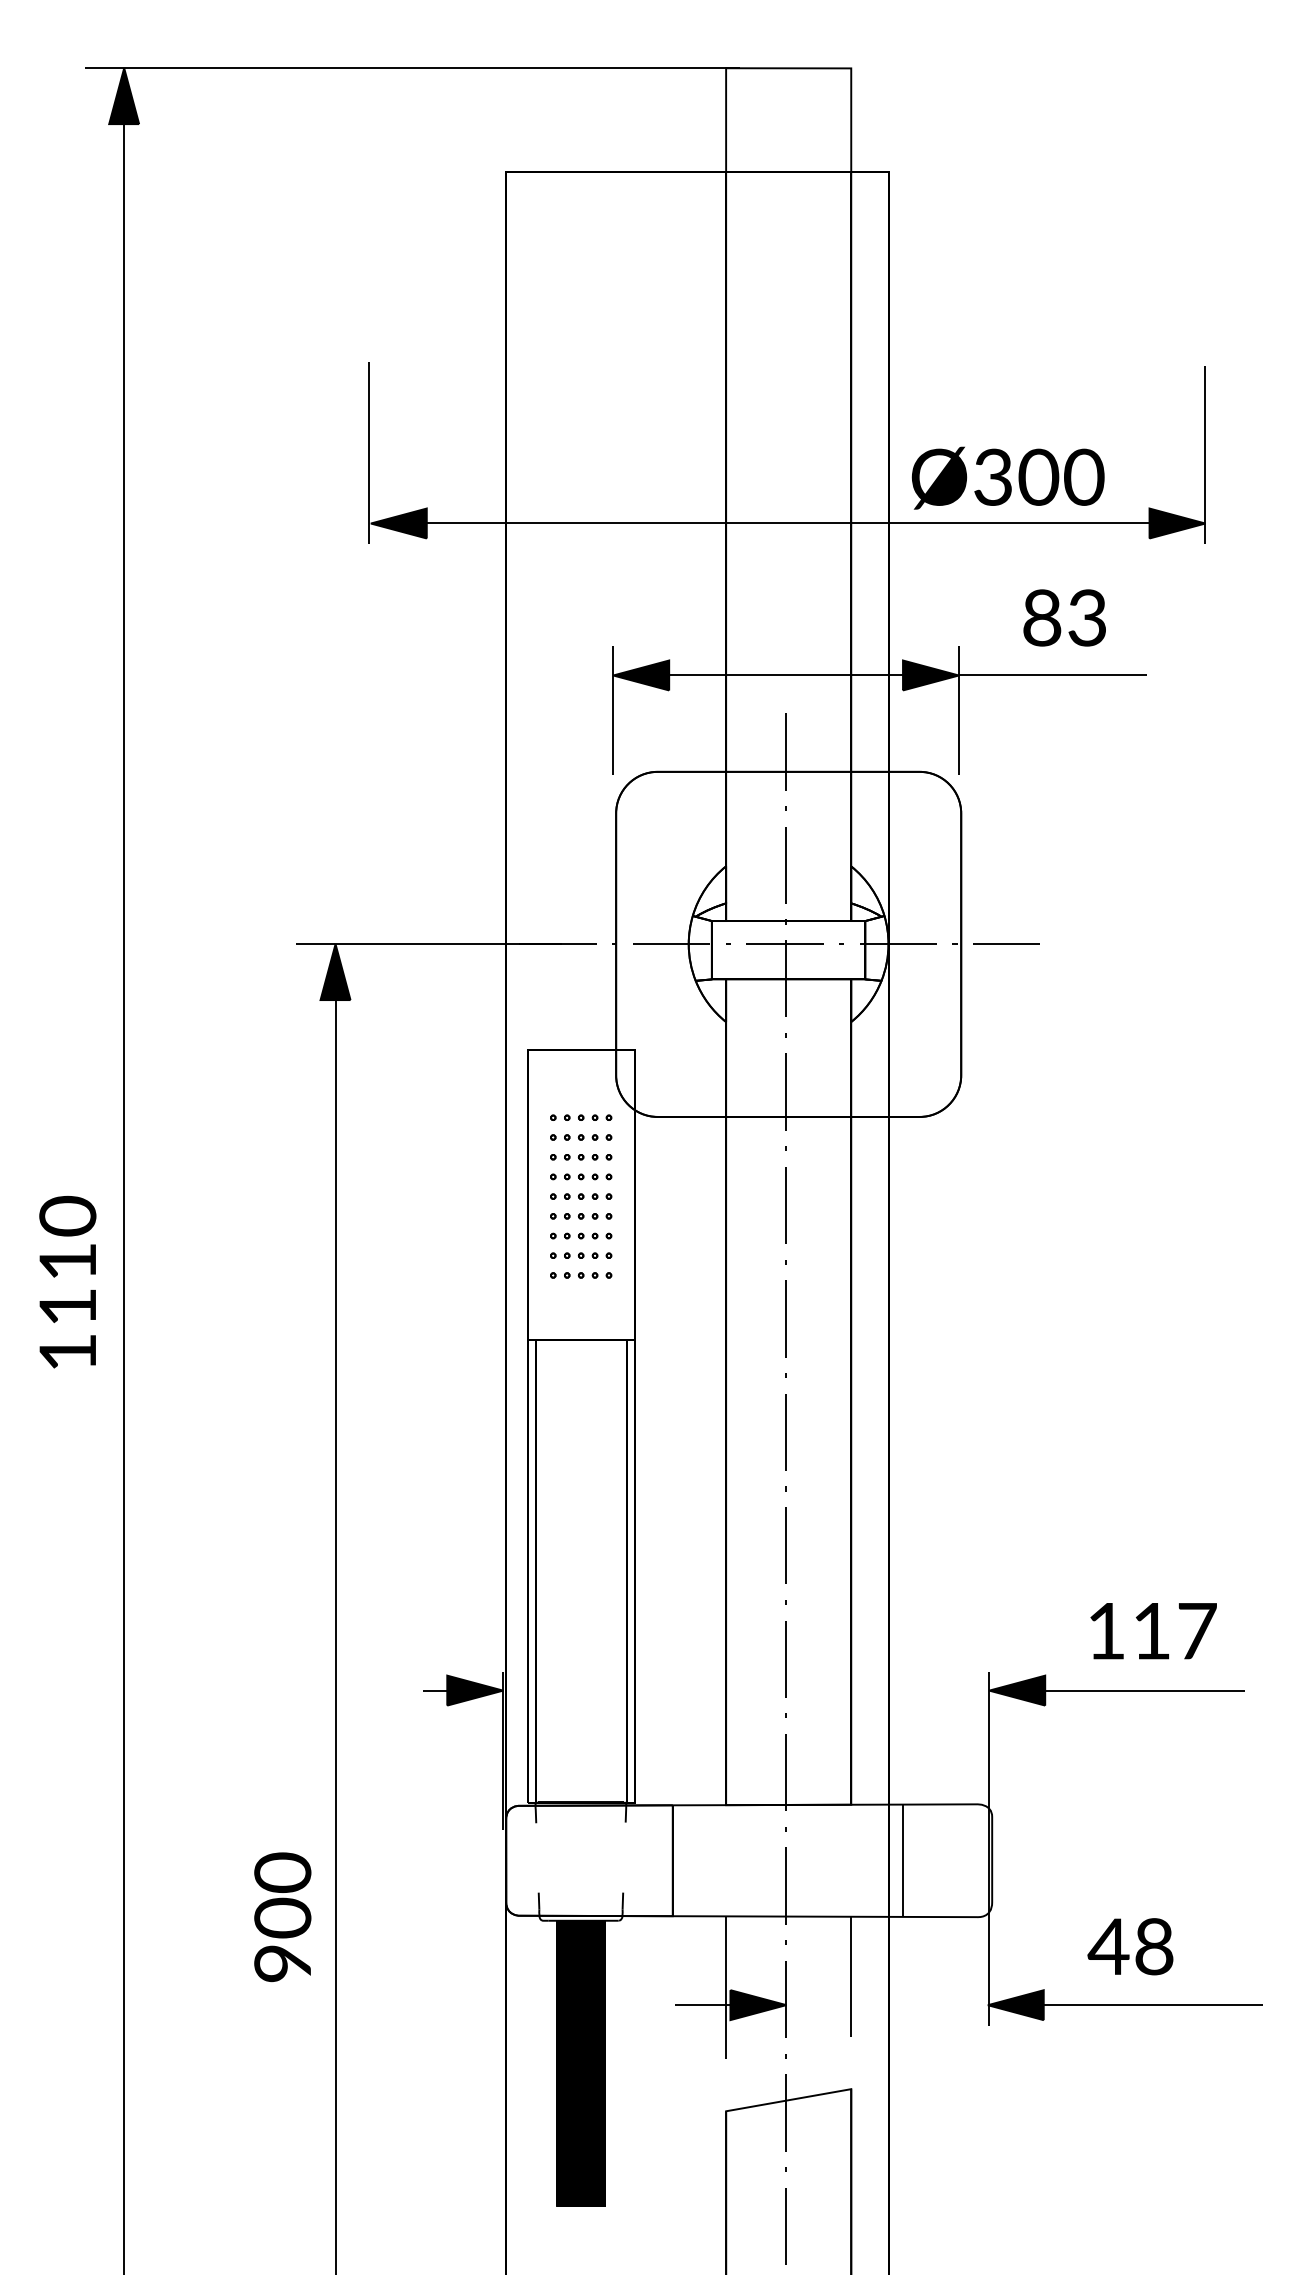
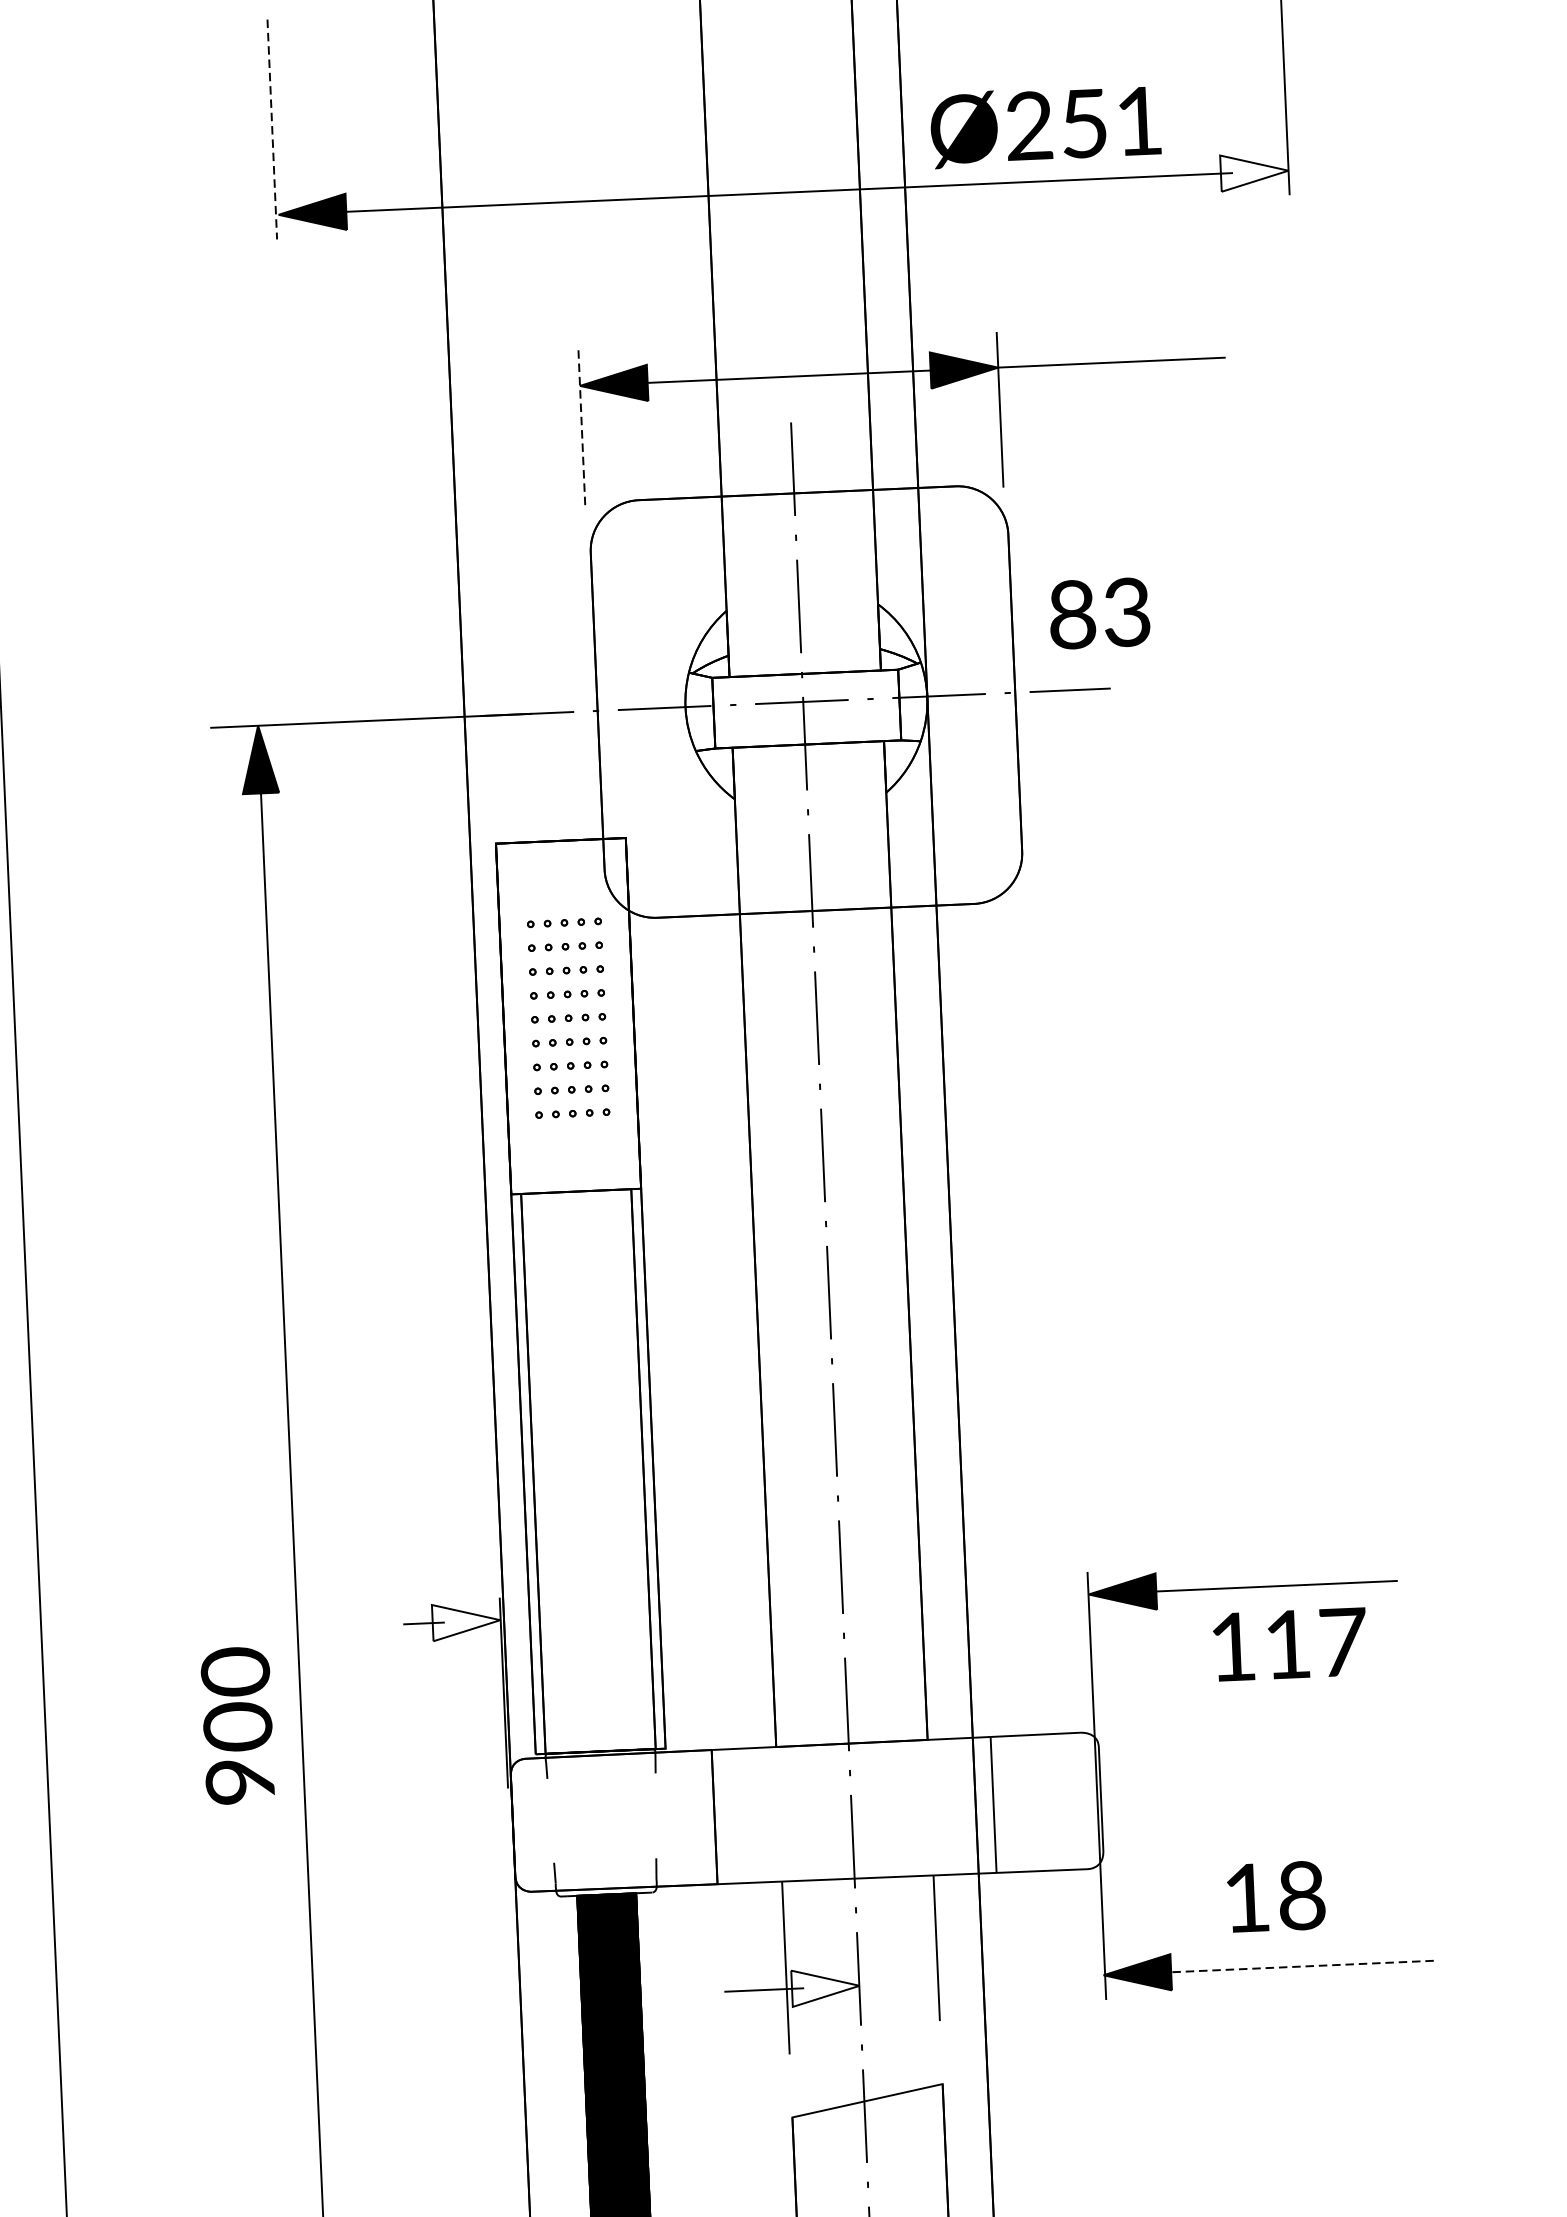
line: (368, 452) -> (271, 128), solid -> dashed
text: (1039, 476) -> (1085, 122), Ø300 -> Ø251
fill: (1177, 523) -> (1254, 172), removed
text: (1064, 617) -> (1099, 612), moved
line: (613, 710) -> (582, 428), solid -> dashed
text: (1153, 1631) -> (1289, 1644), moved
fill: (475, 1690) -> (466, 1621), removed
text: (282, 1917) -> (237, 1726), moved
text: (1108, 1946) -> (1246, 1897), 48 -> 18
fill: (758, 2005) -> (826, 1987), removed
line: (1148, 2005) -> (1297, 1967), solid -> dashed

